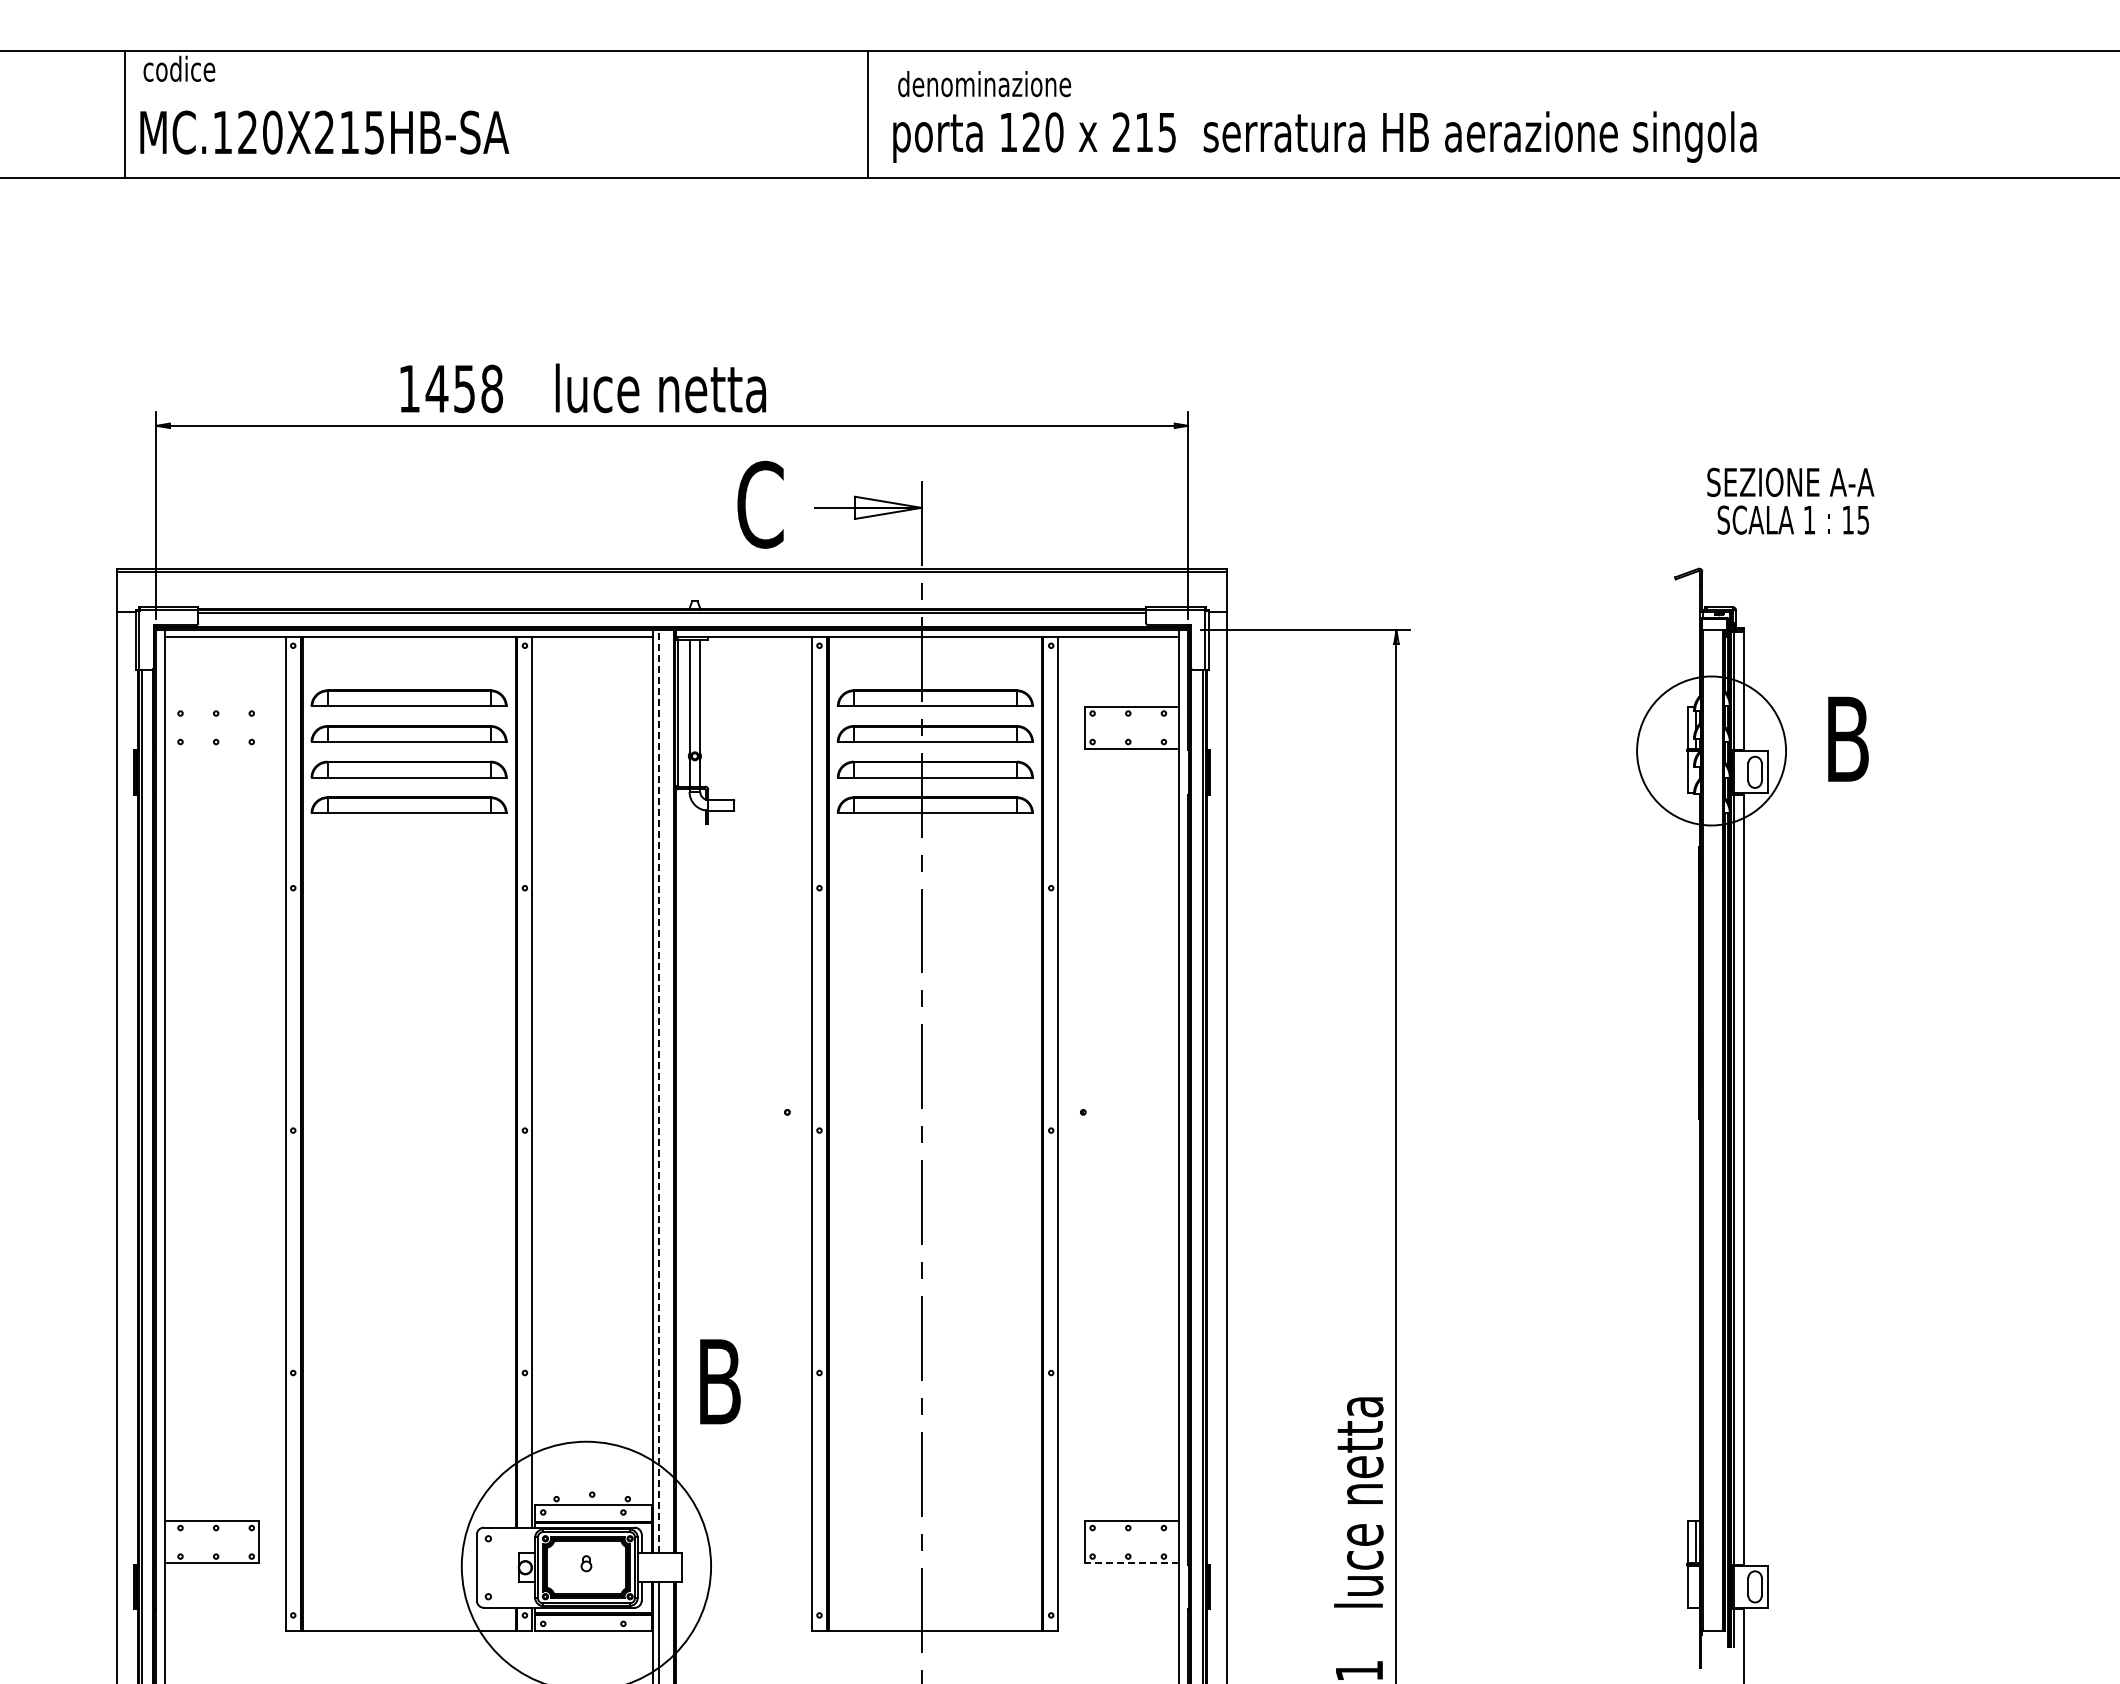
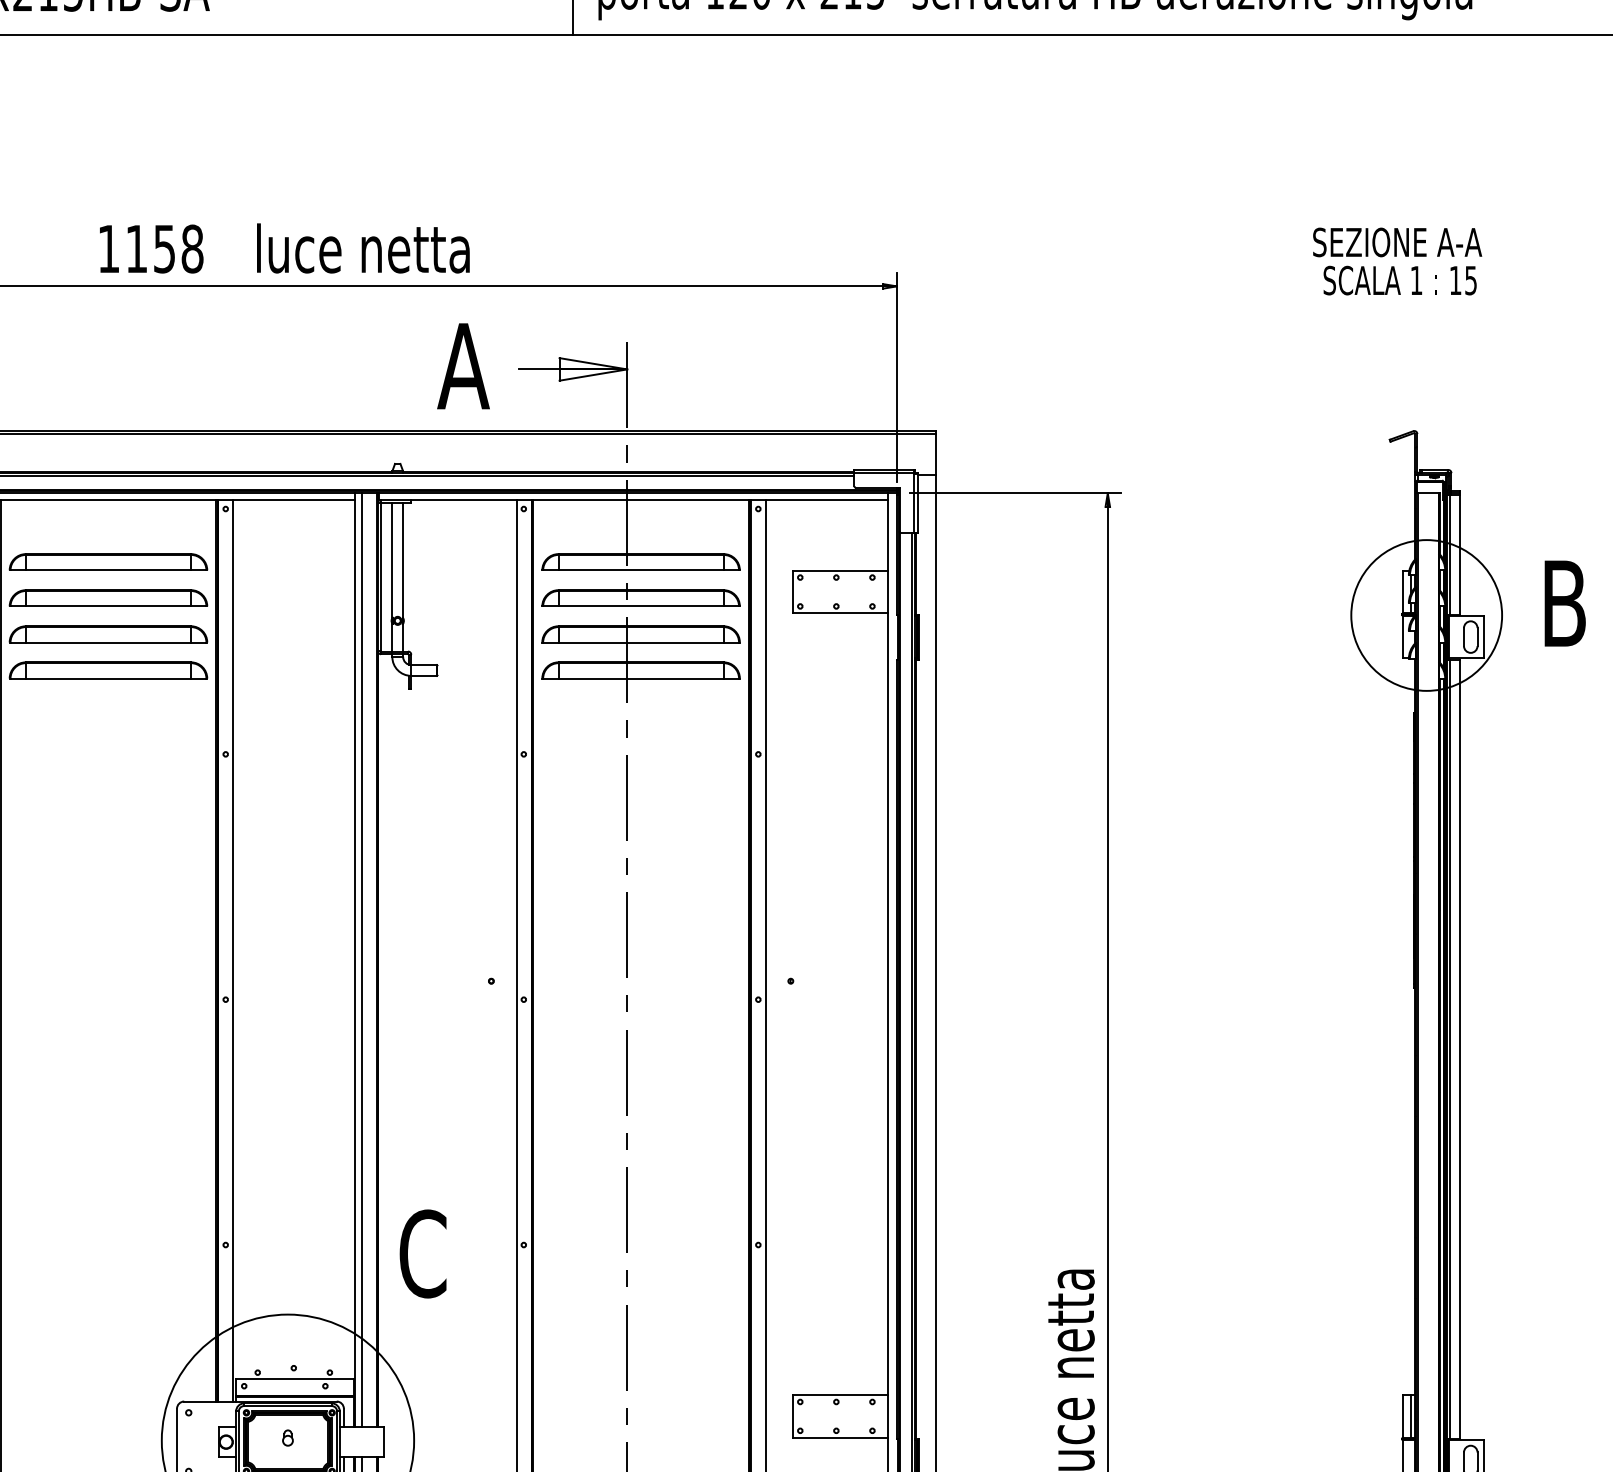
text: (436, 388) -> (136, 248), 1458 -> 1158
text: (1790, 500) -> (1397, 260), moved
text: (759, 504) -> (463, 366), C -> A
line: (659, 1091) -> (361, 960), dashed -> solid
text: (719, 1381) -> (422, 1253), B -> C
line: (1131, 1563) -> (839, 1437), dashed -> solid

